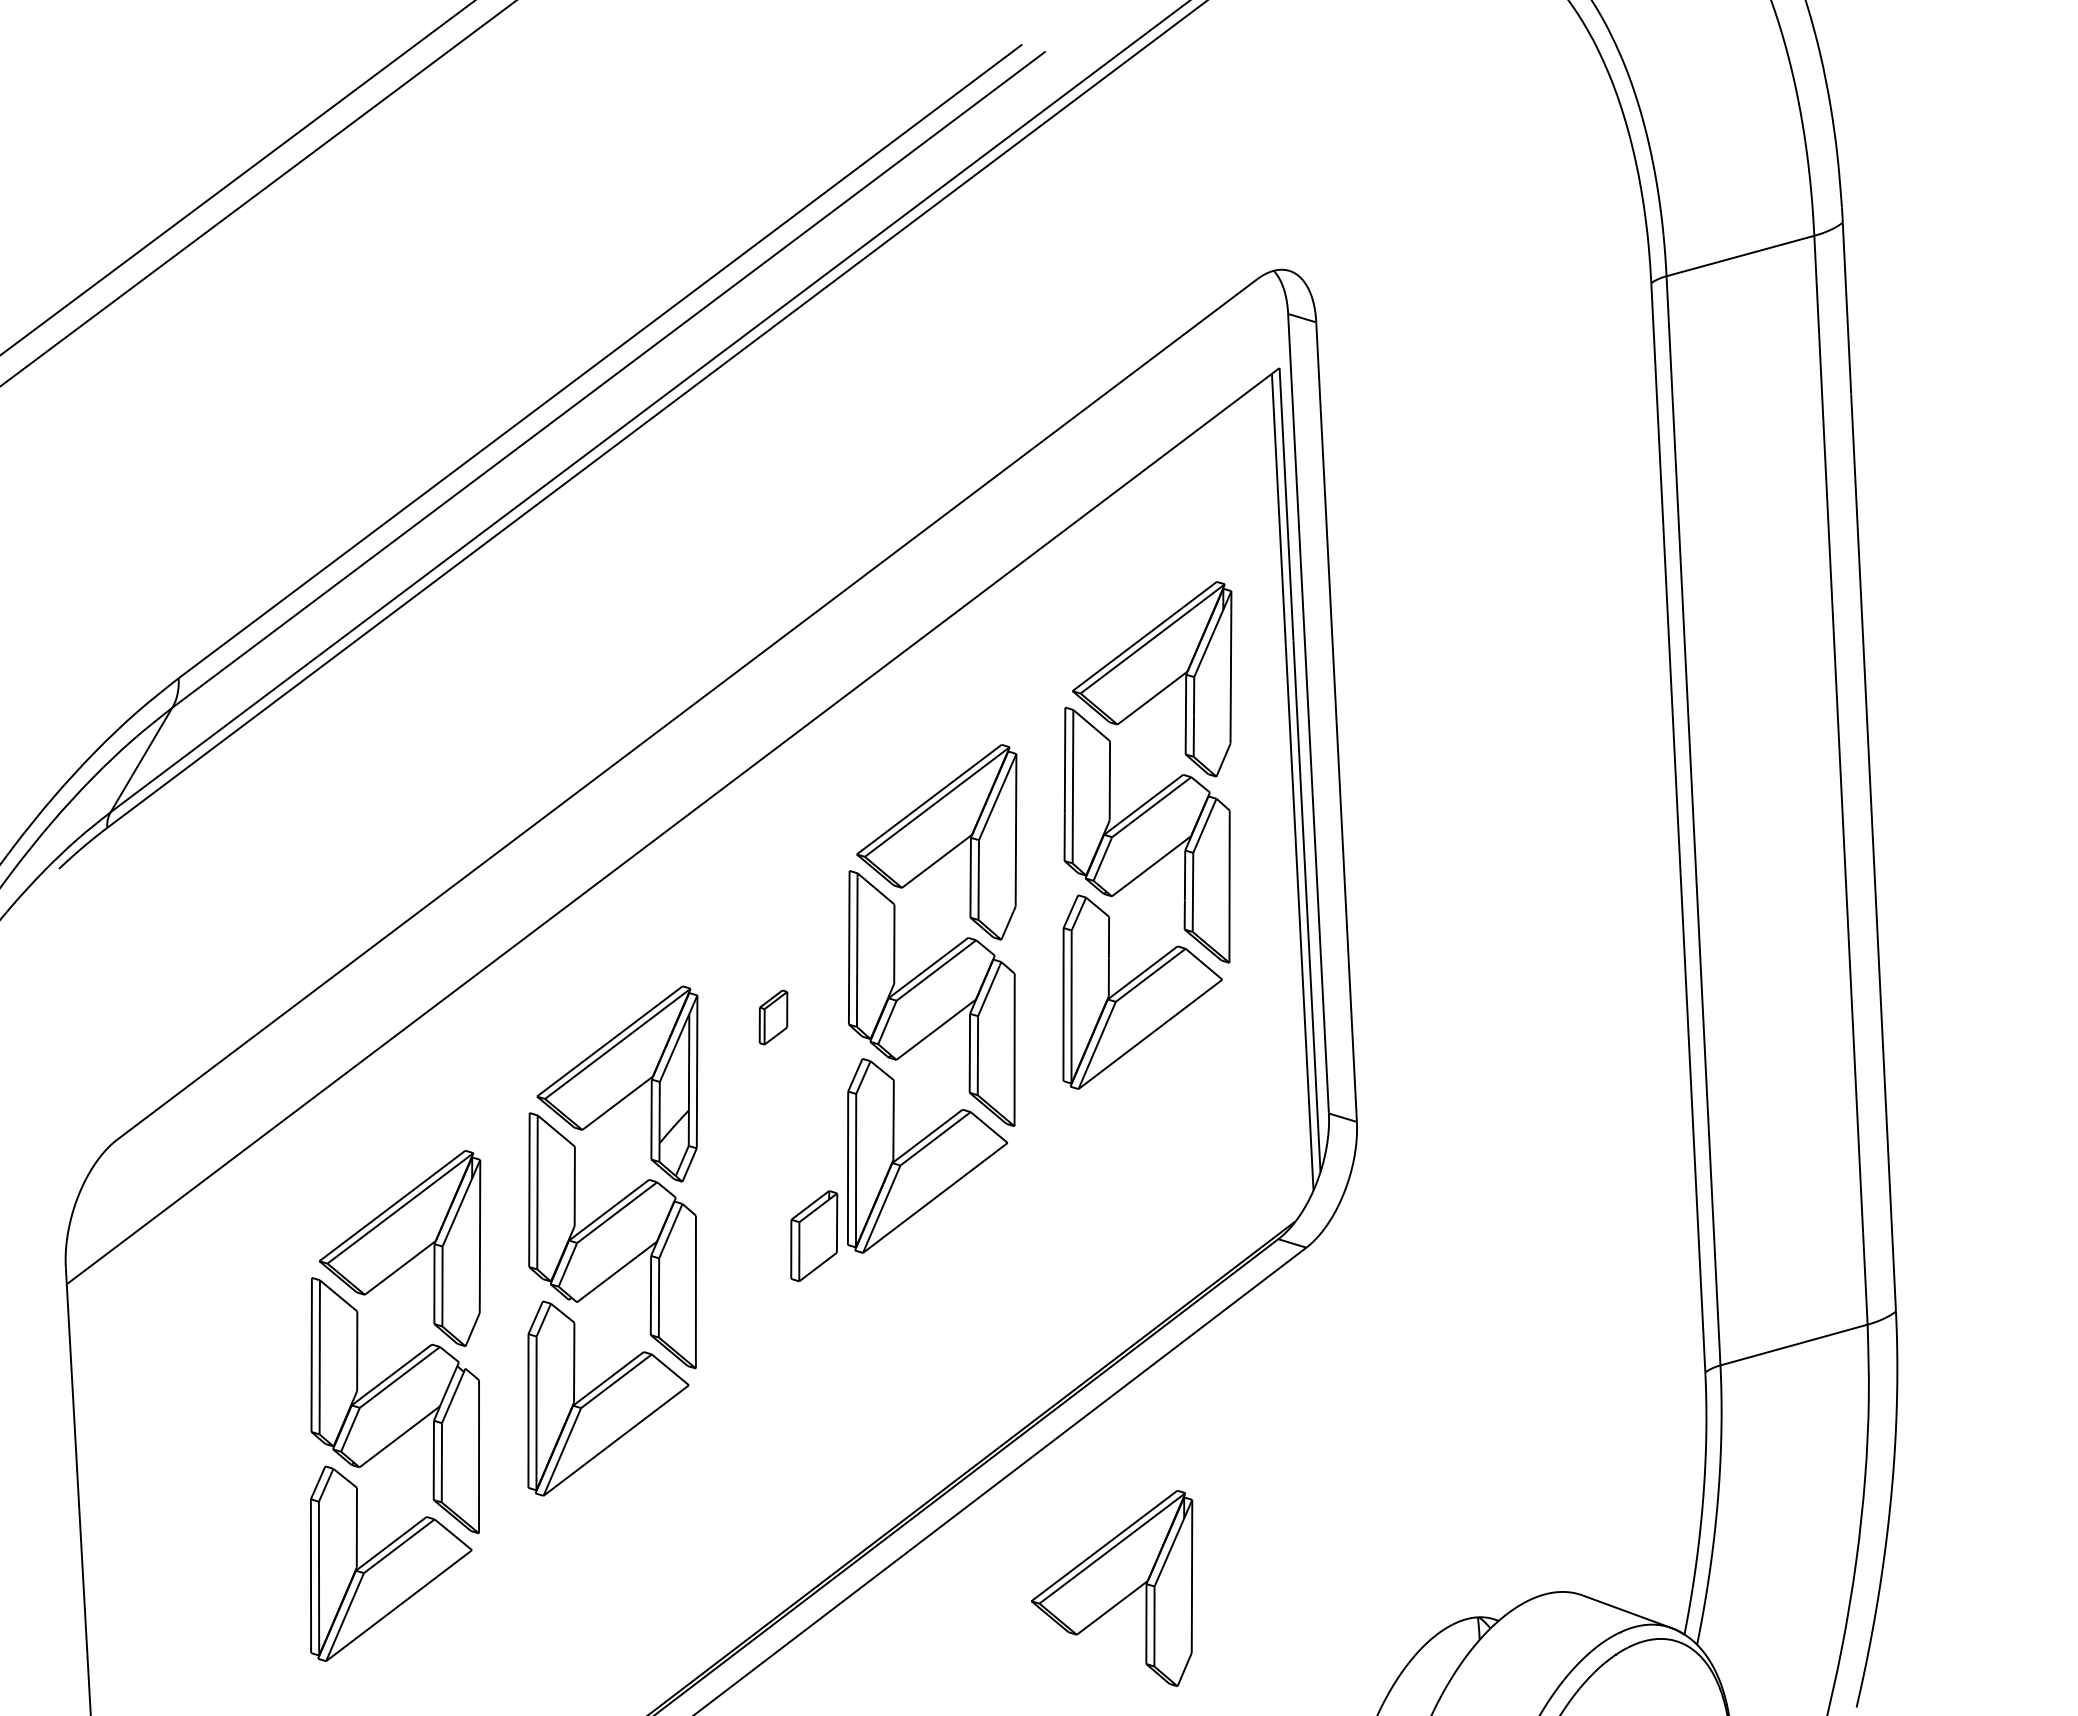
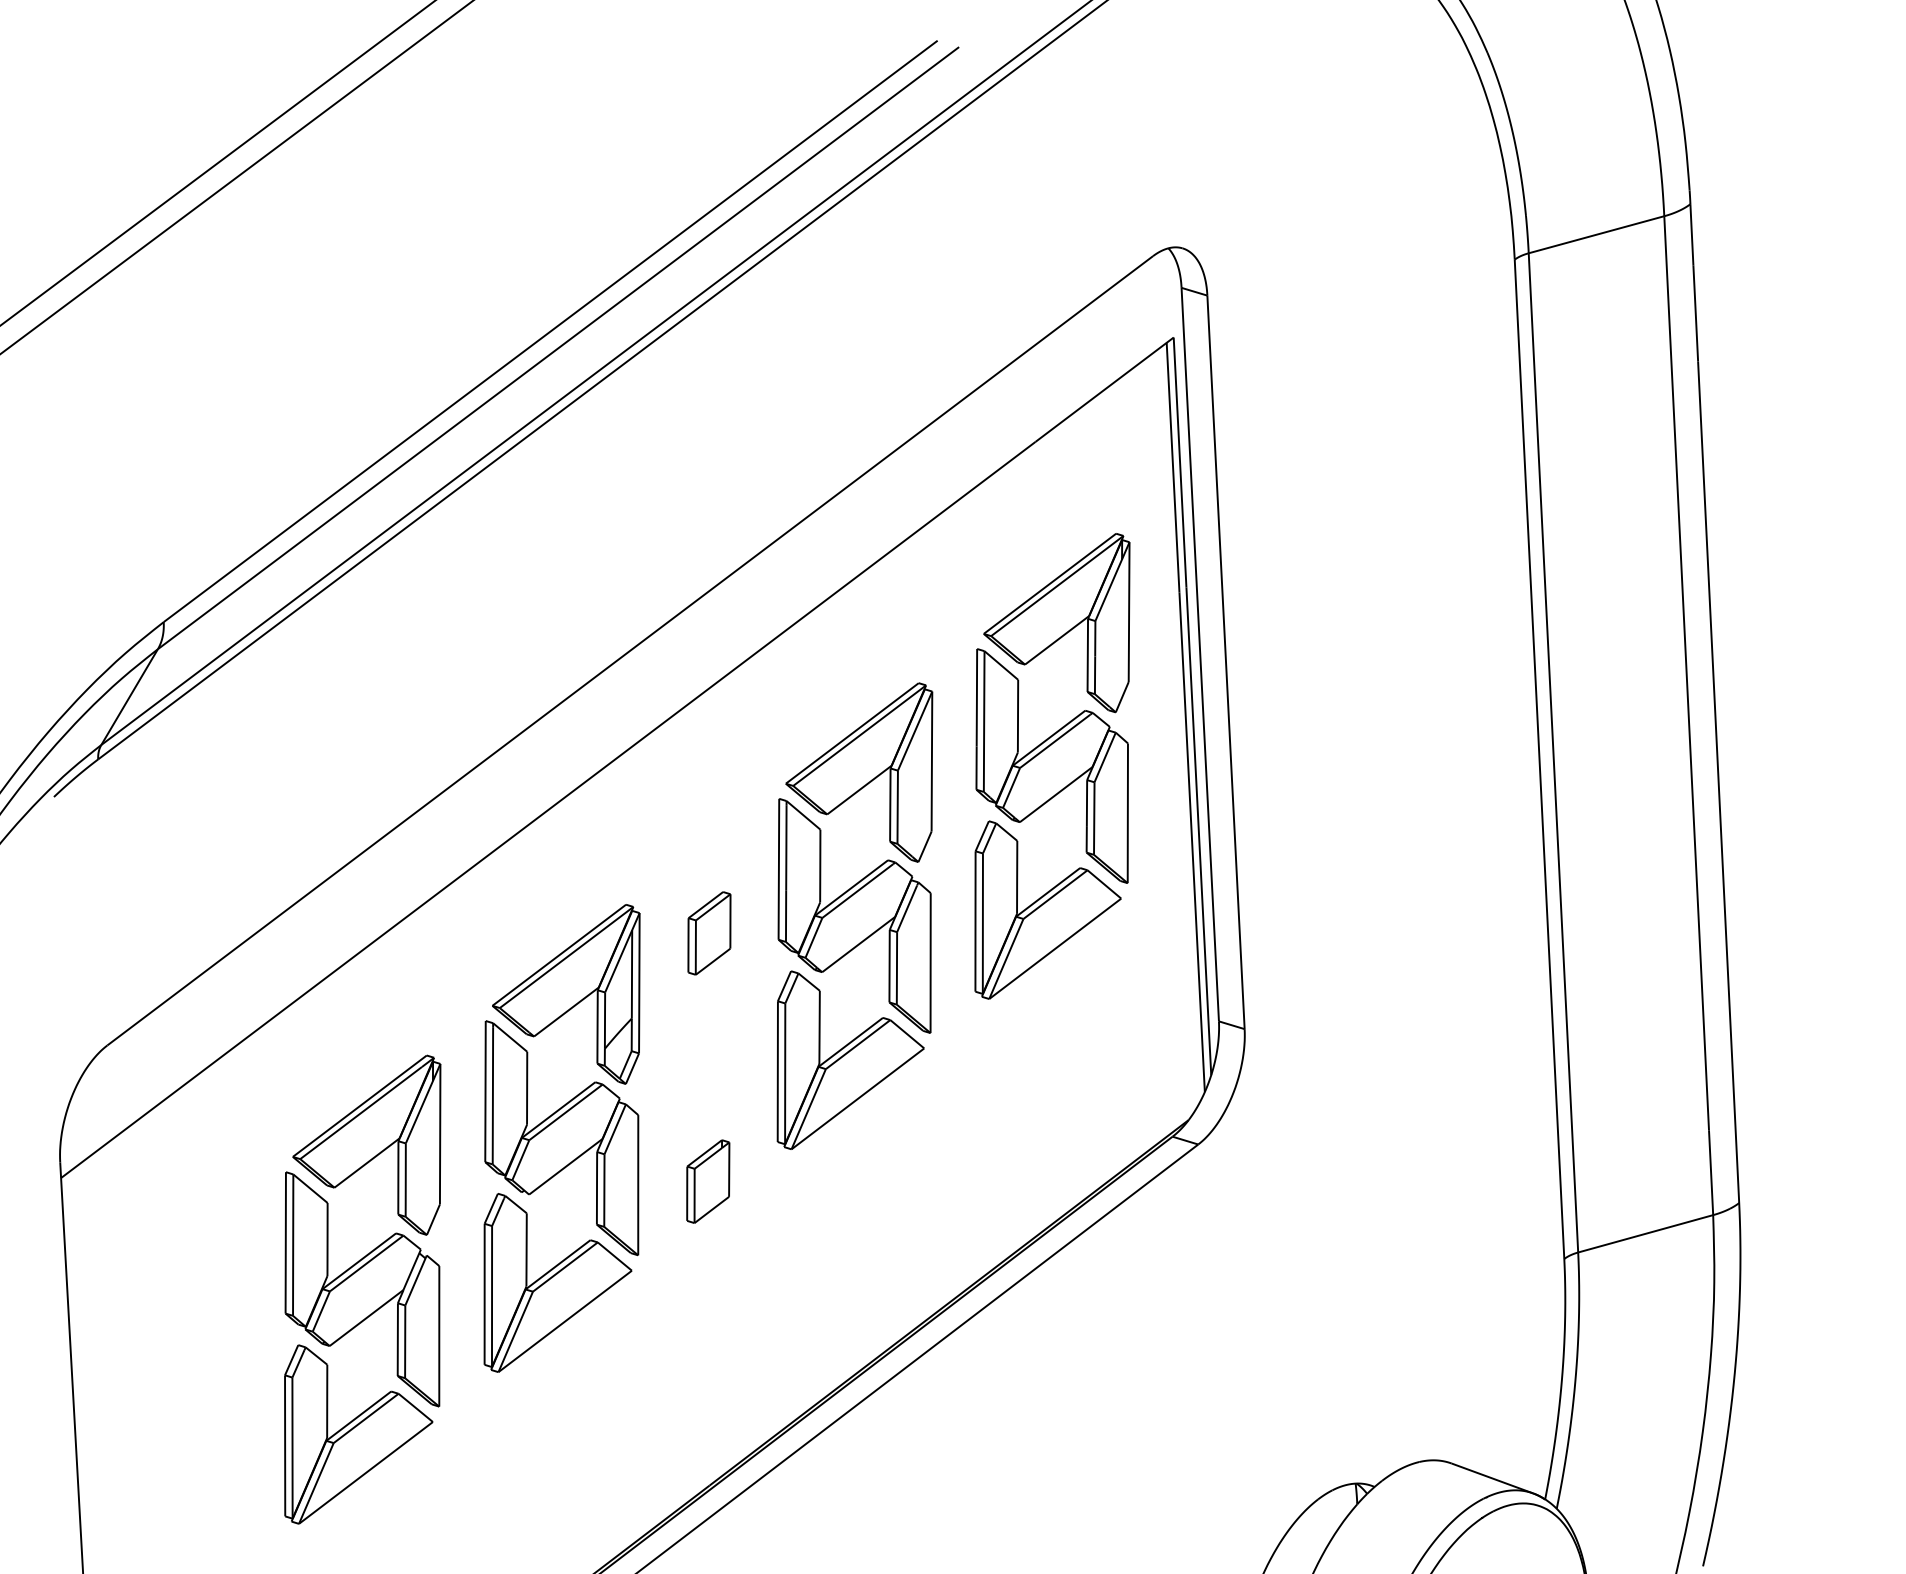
part: (773, 1017) -> (709, 933), size x1.67
part: (814, 1236) -> (708, 1181), moved
part: (1112, 1588) -> (1020, 1457), removed

